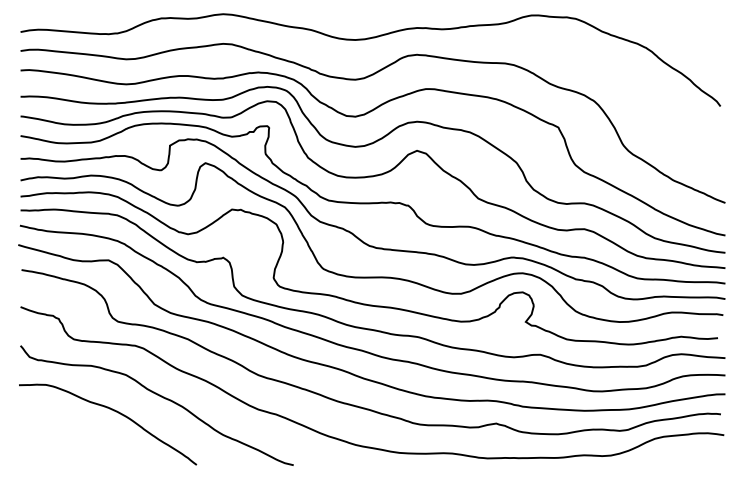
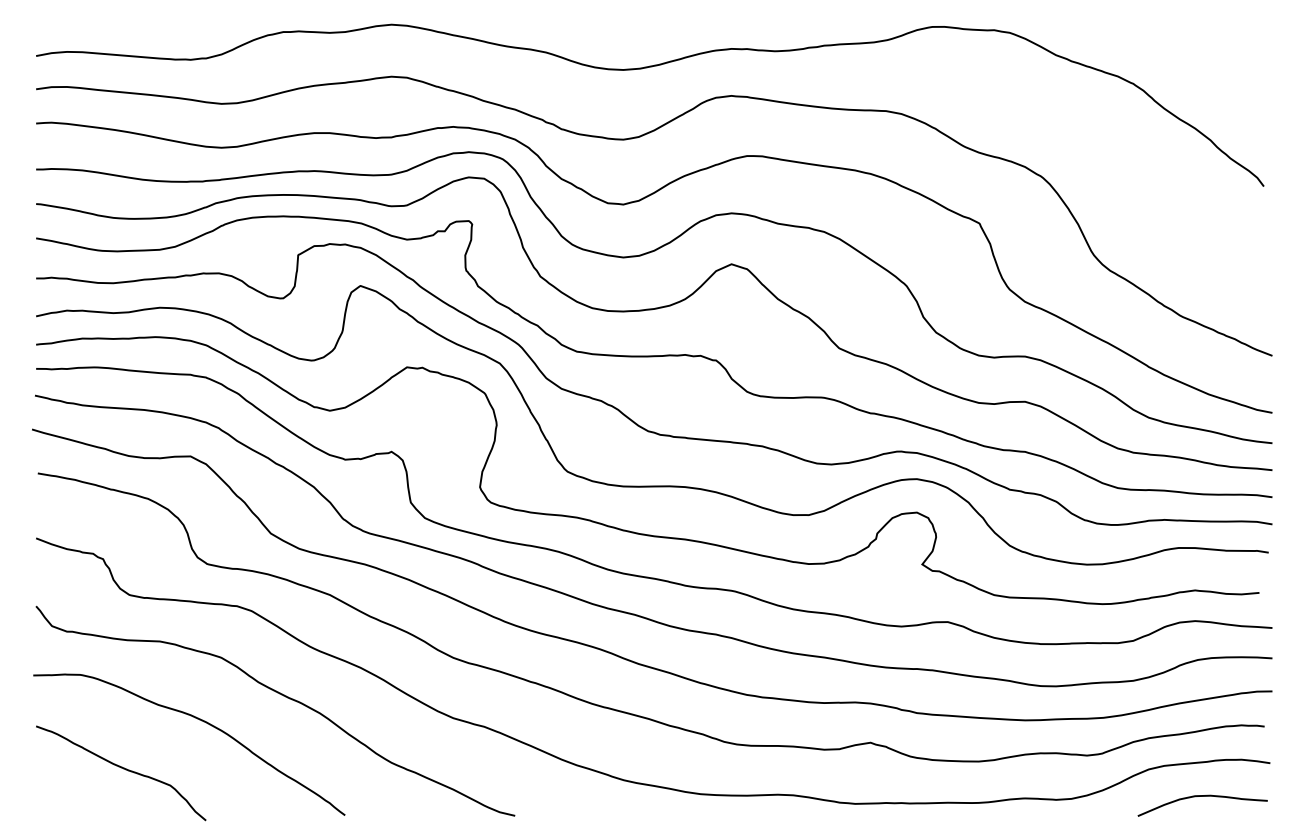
curve: (68, 438) -> (120, 768), added
curve: (685, 454) -> (1202, 796), added

